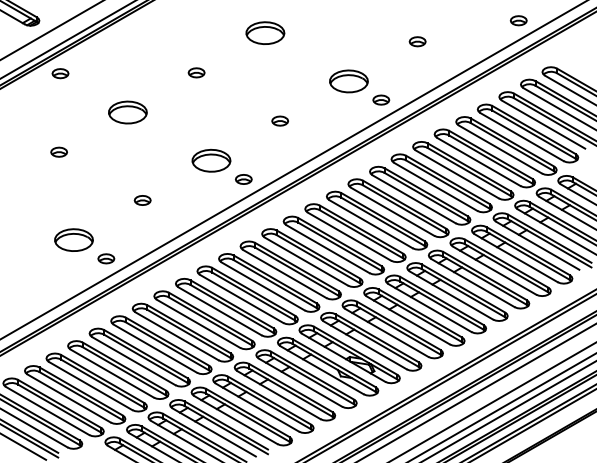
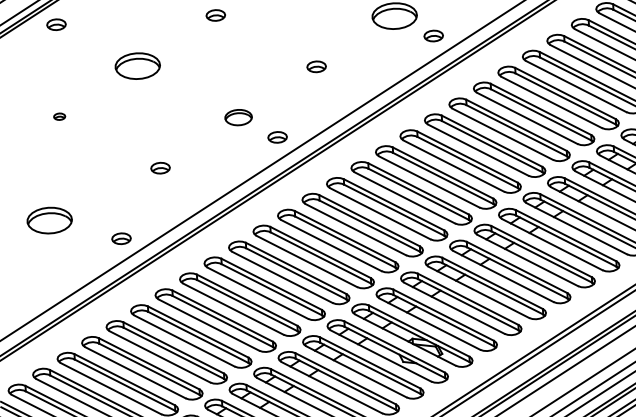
part: (58, 151) -> (58, 116), size x0.6
part: (211, 160) -> (238, 117), size x0.6
part: (73, 239) -> (49, 219), moved

